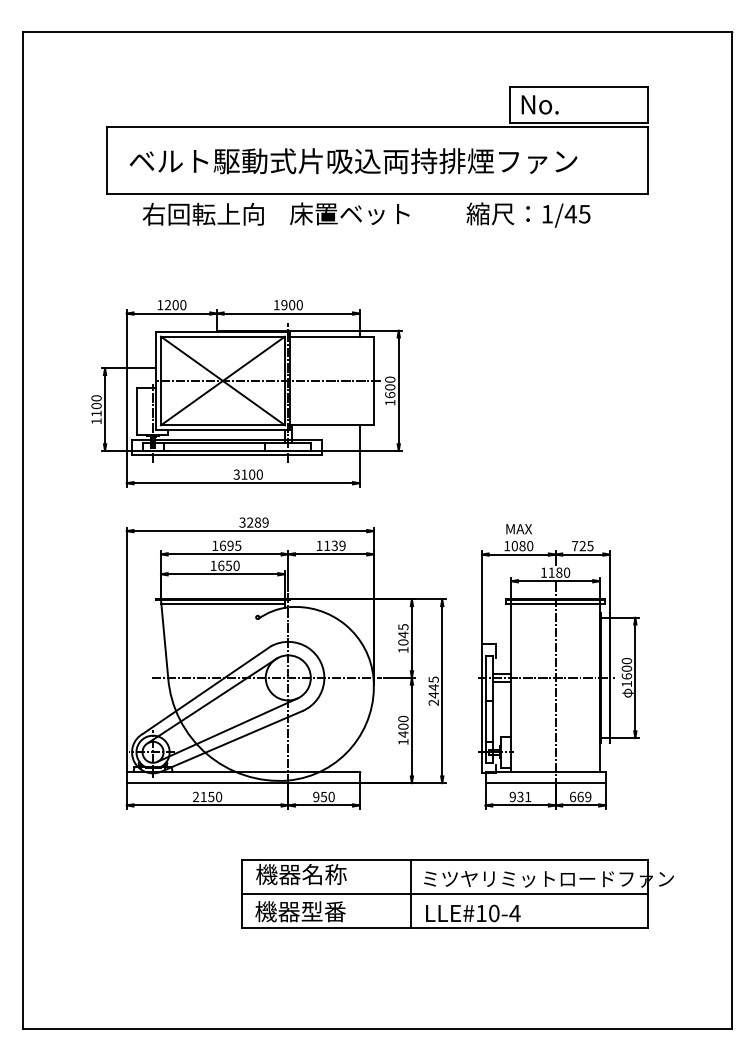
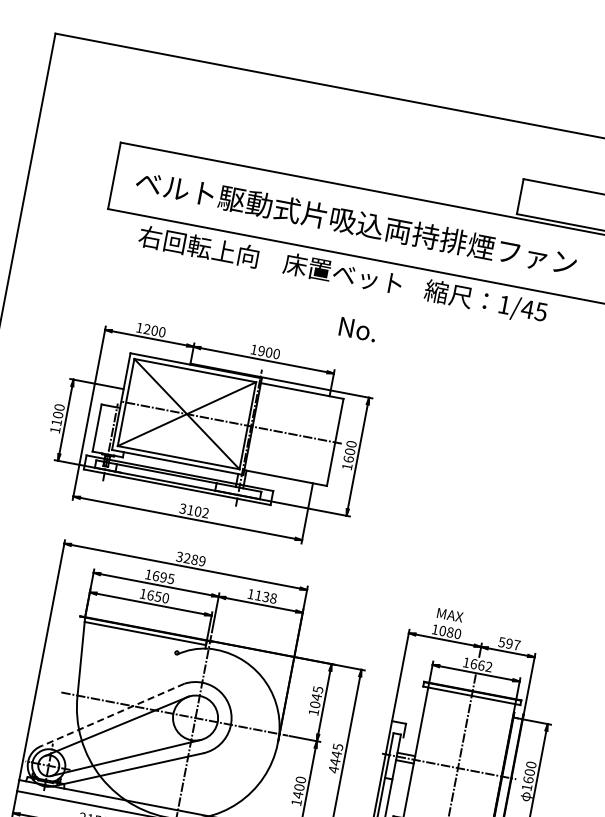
text: (539, 104) -> (357, 329), moved
text: (528, 214) -> (485, 301), moved
text: (259, 474) -> (205, 512), 3100 -> 3102
text: (342, 545) -> (273, 598), 1139 -> 1138
text: (582, 546) -> (509, 644), 725 -> 597
text: (559, 572) -> (481, 665), 1180 -> 1662
line: (206, 690) -> (112, 715), solid -> dashed
text: (433, 702) -> (333, 769), 2445 -> 4445

